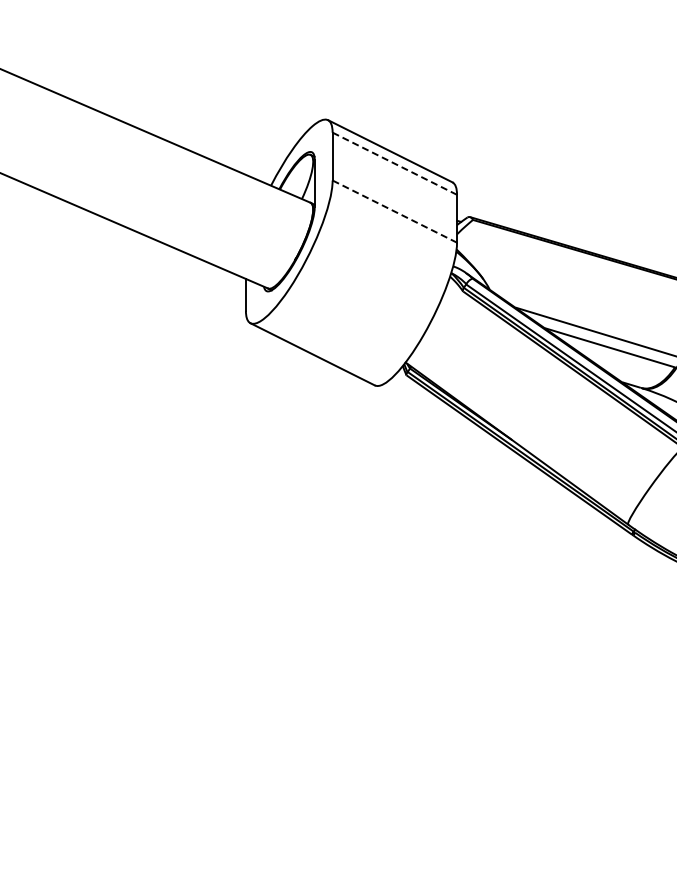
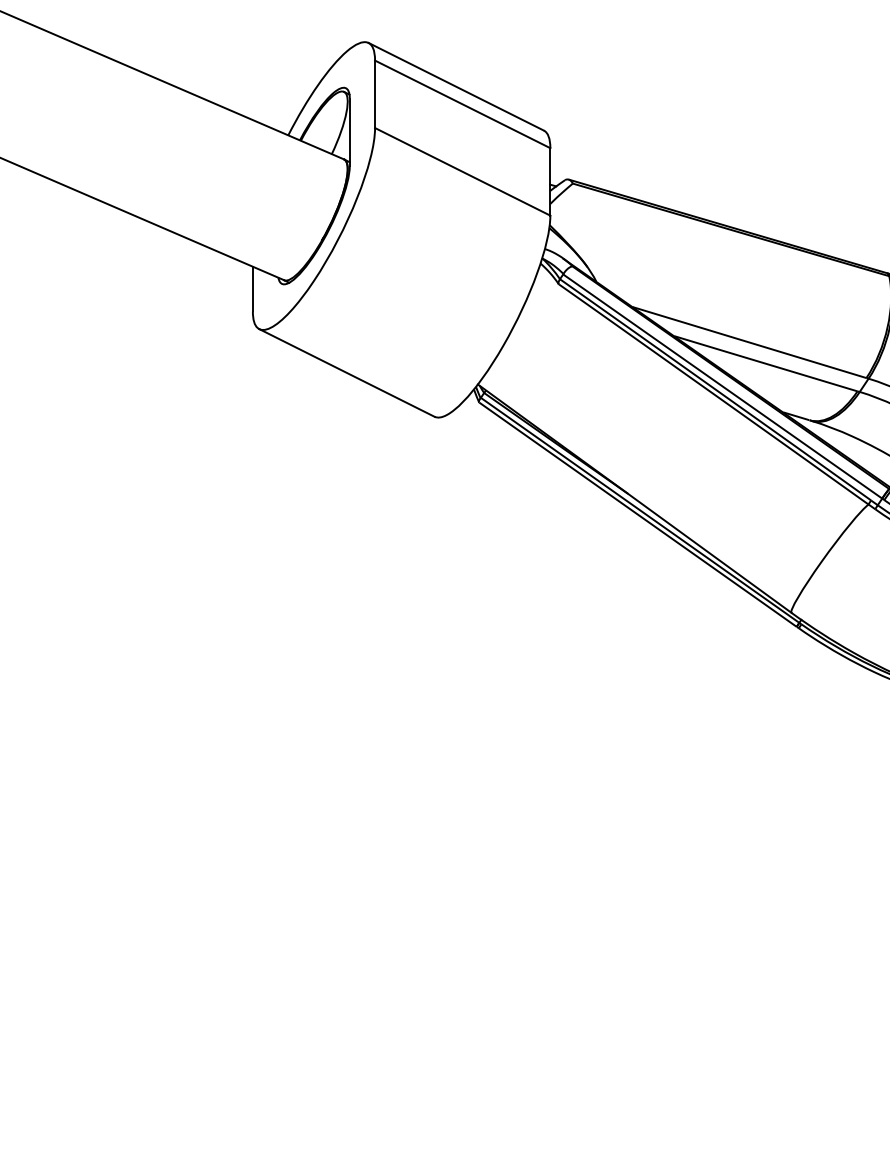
line: (394, 163) -> (462, 104), dashed -> solid
line: (394, 211) -> (462, 171), dashed -> solid

